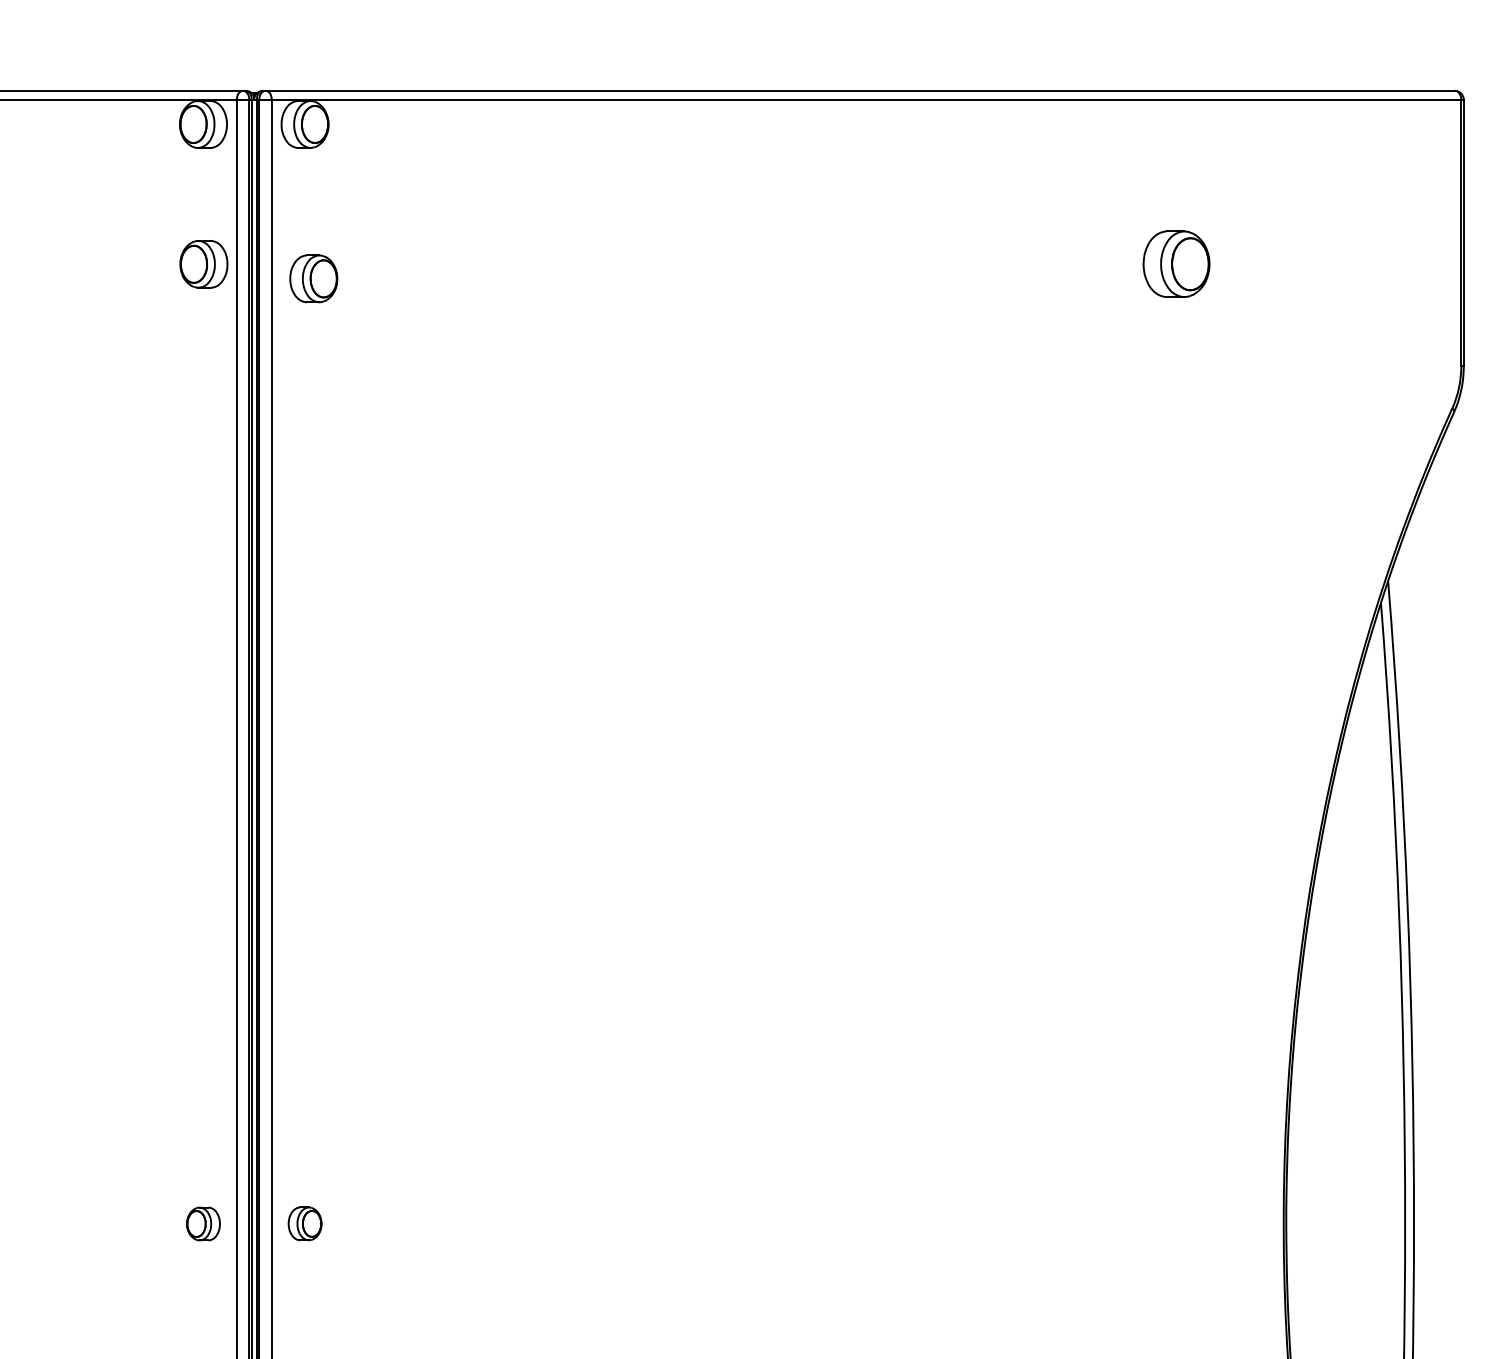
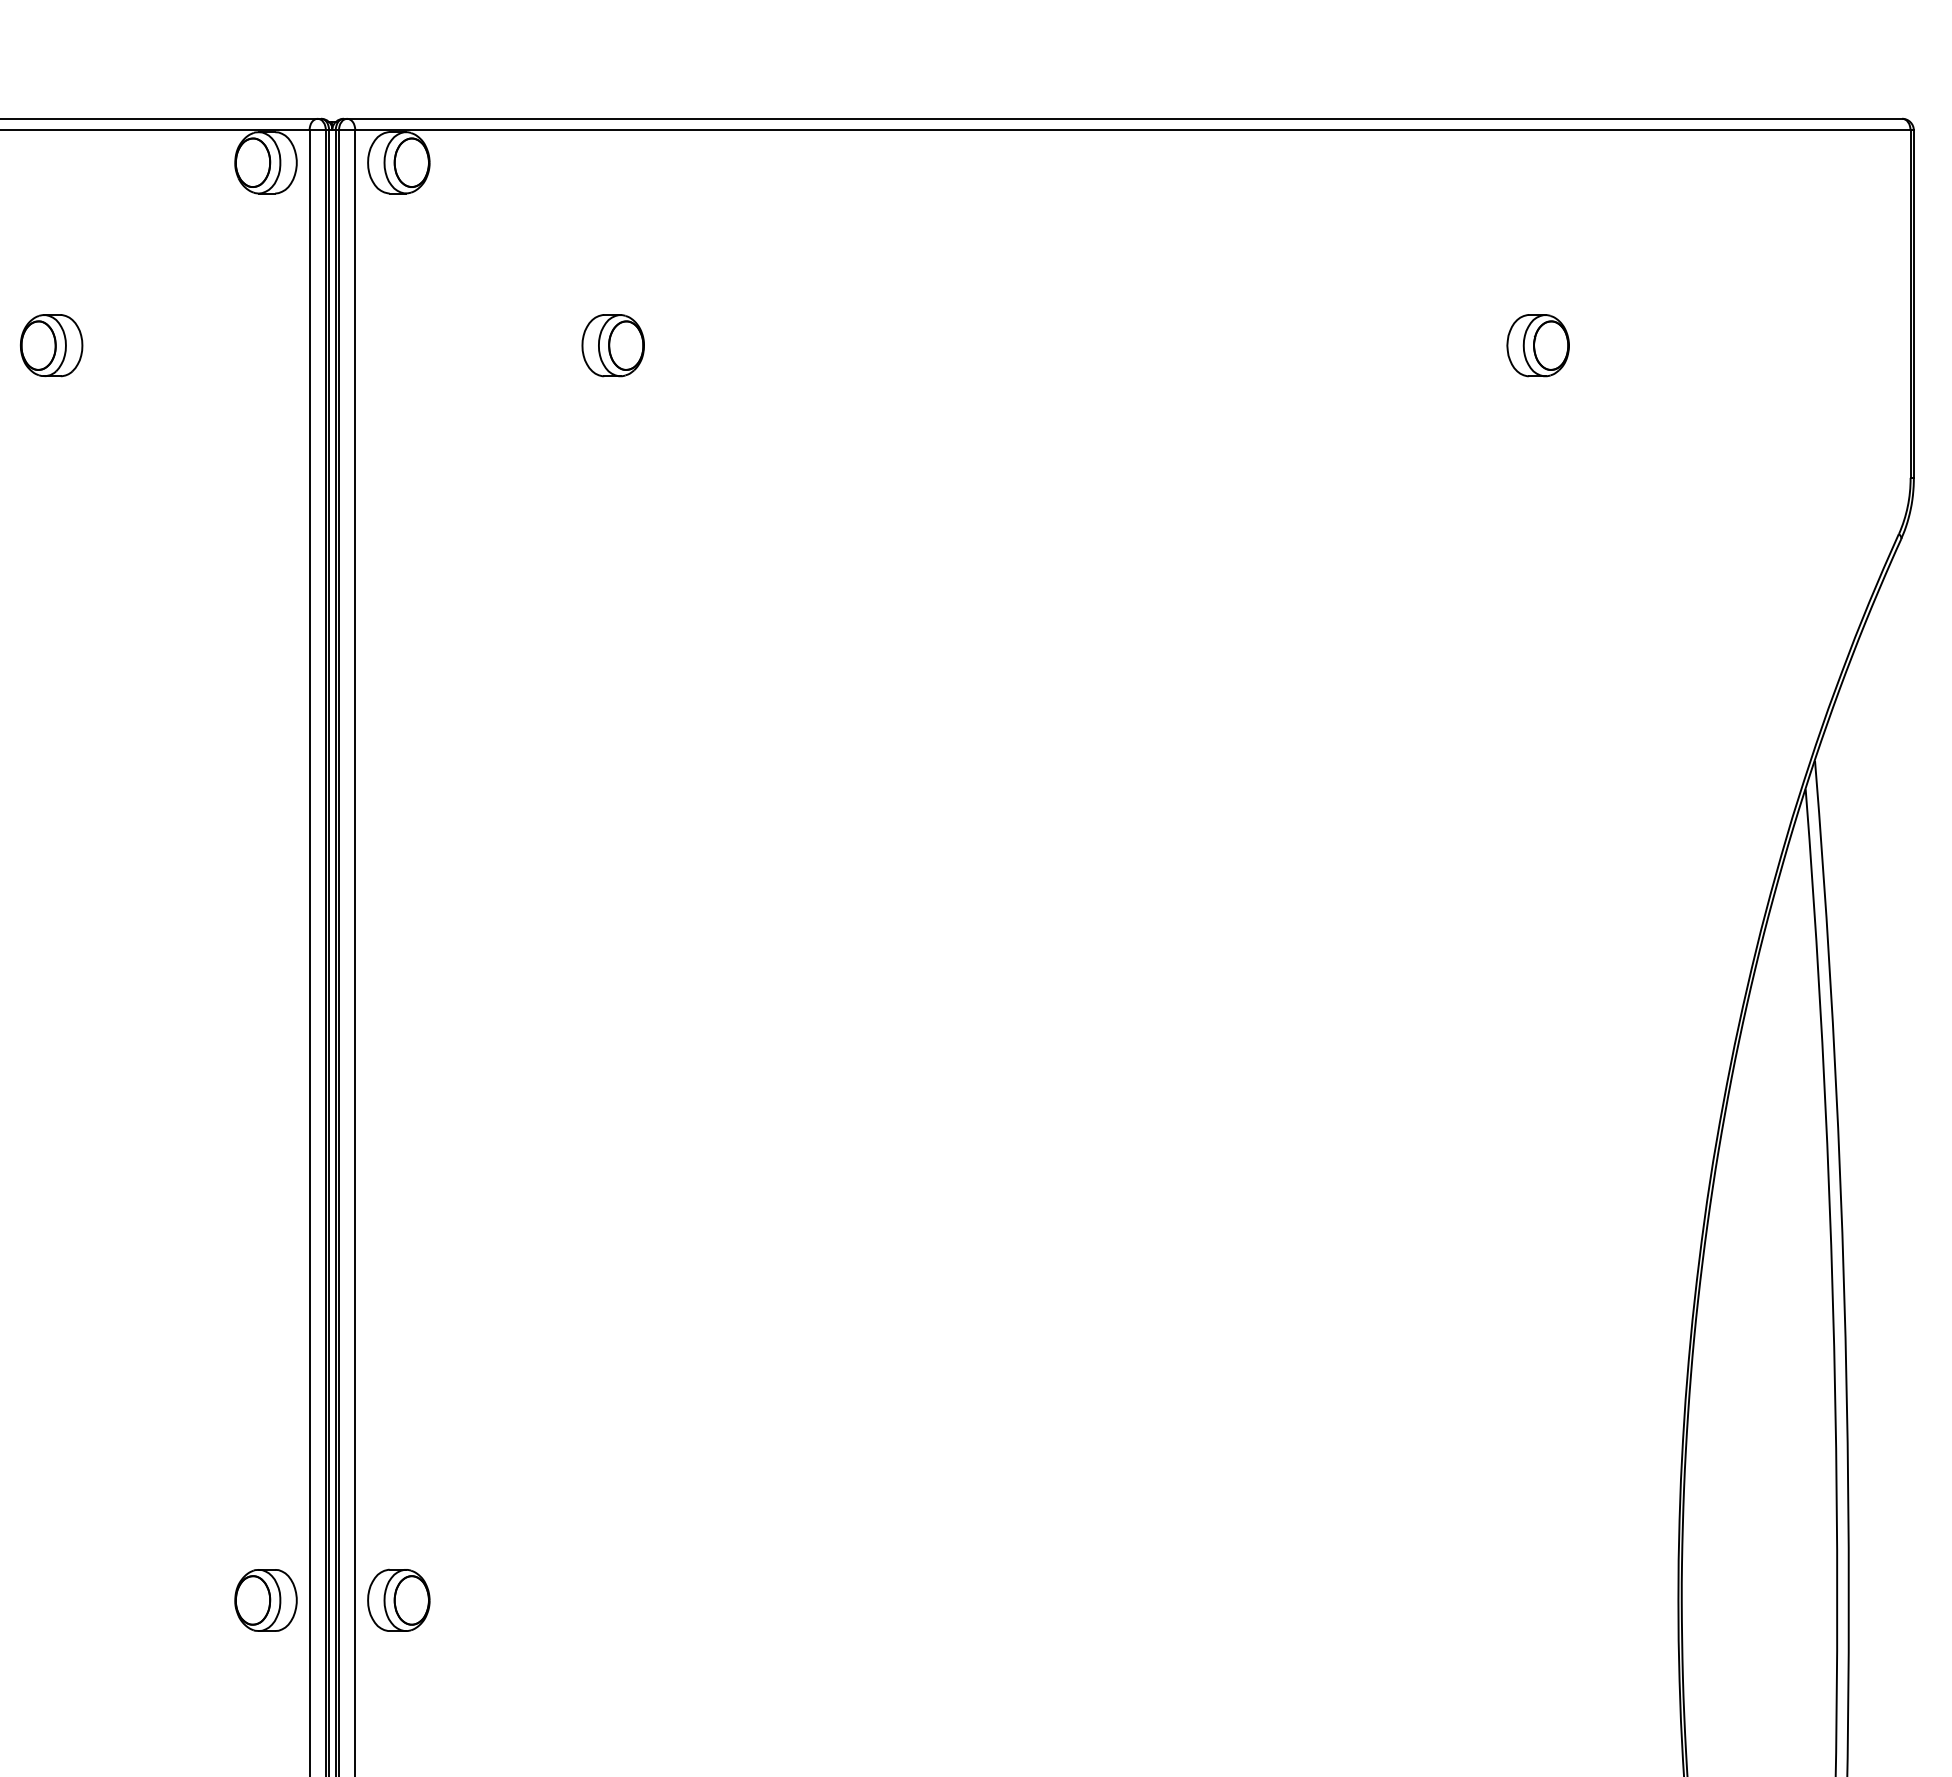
part: (203, 264) -> (51, 345), moved
part: (1175, 264) -> (1537, 345), size x0.71
part: (313, 278) -> (612, 345), moved
part: (304, 1223) -> (398, 1599), size x1.43
part: (203, 1224) -> (265, 1600), size x1.43

